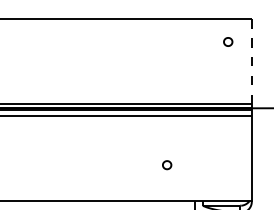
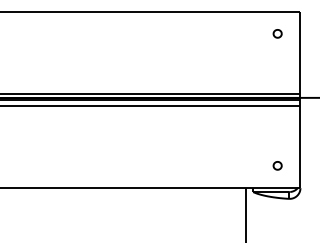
line: (251, 62) -> (300, 53), dashed -> solid
part: (166, 164) -> (277, 165), moved

